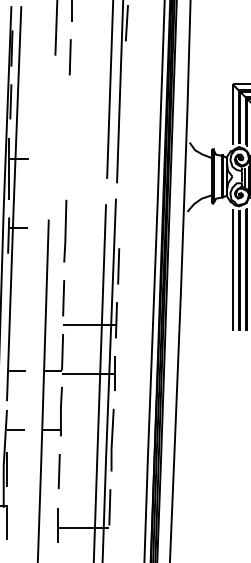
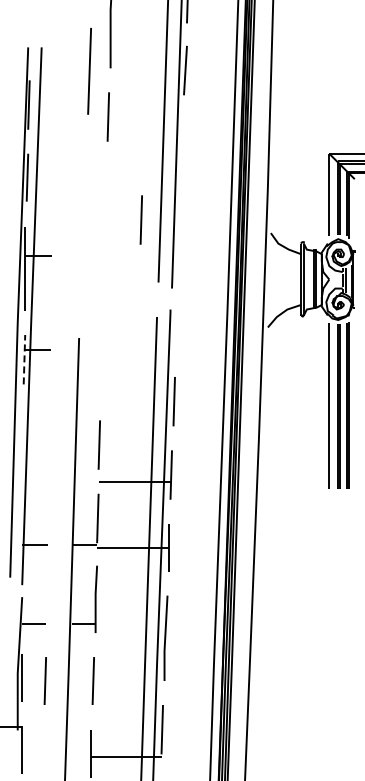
line: (93, 132) -> (140, 219), added
line: (65, 230) -> (101, 353), removed
line: (8, 235) -> (24, 359), solid -> dashed
line: (23, 471) -> (44, 680), added

